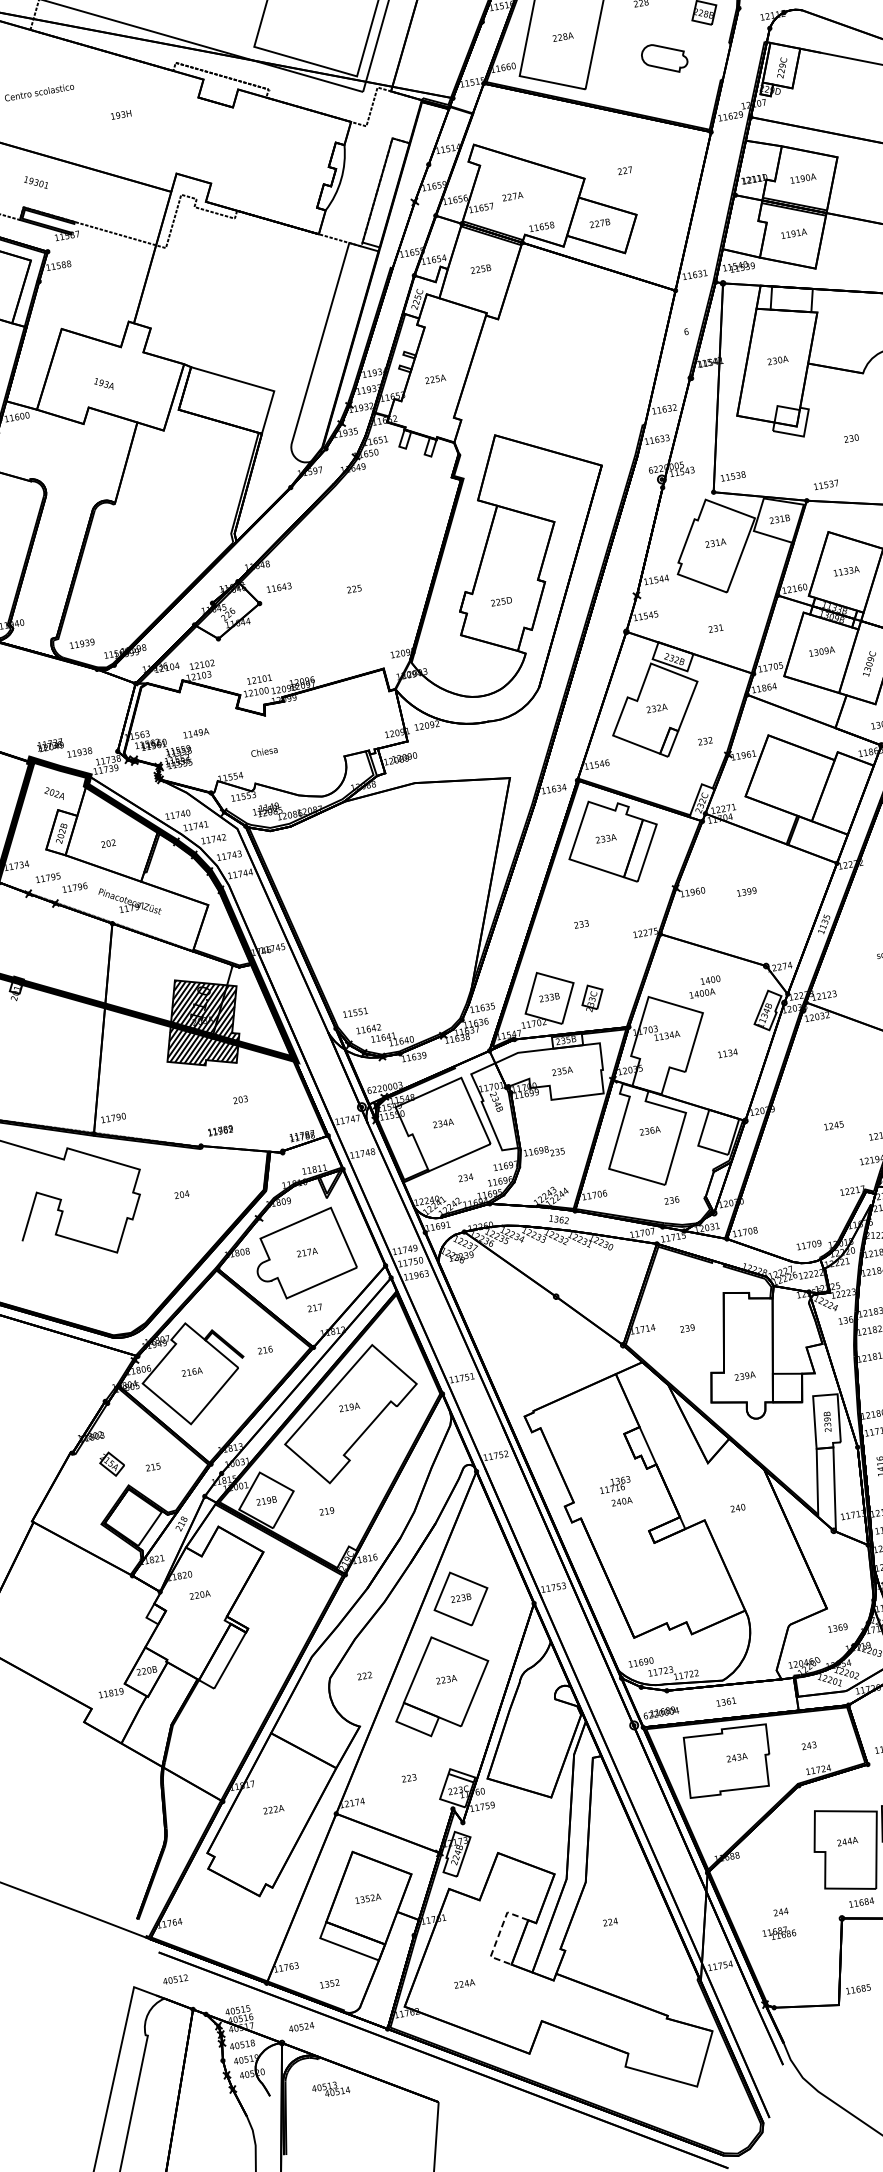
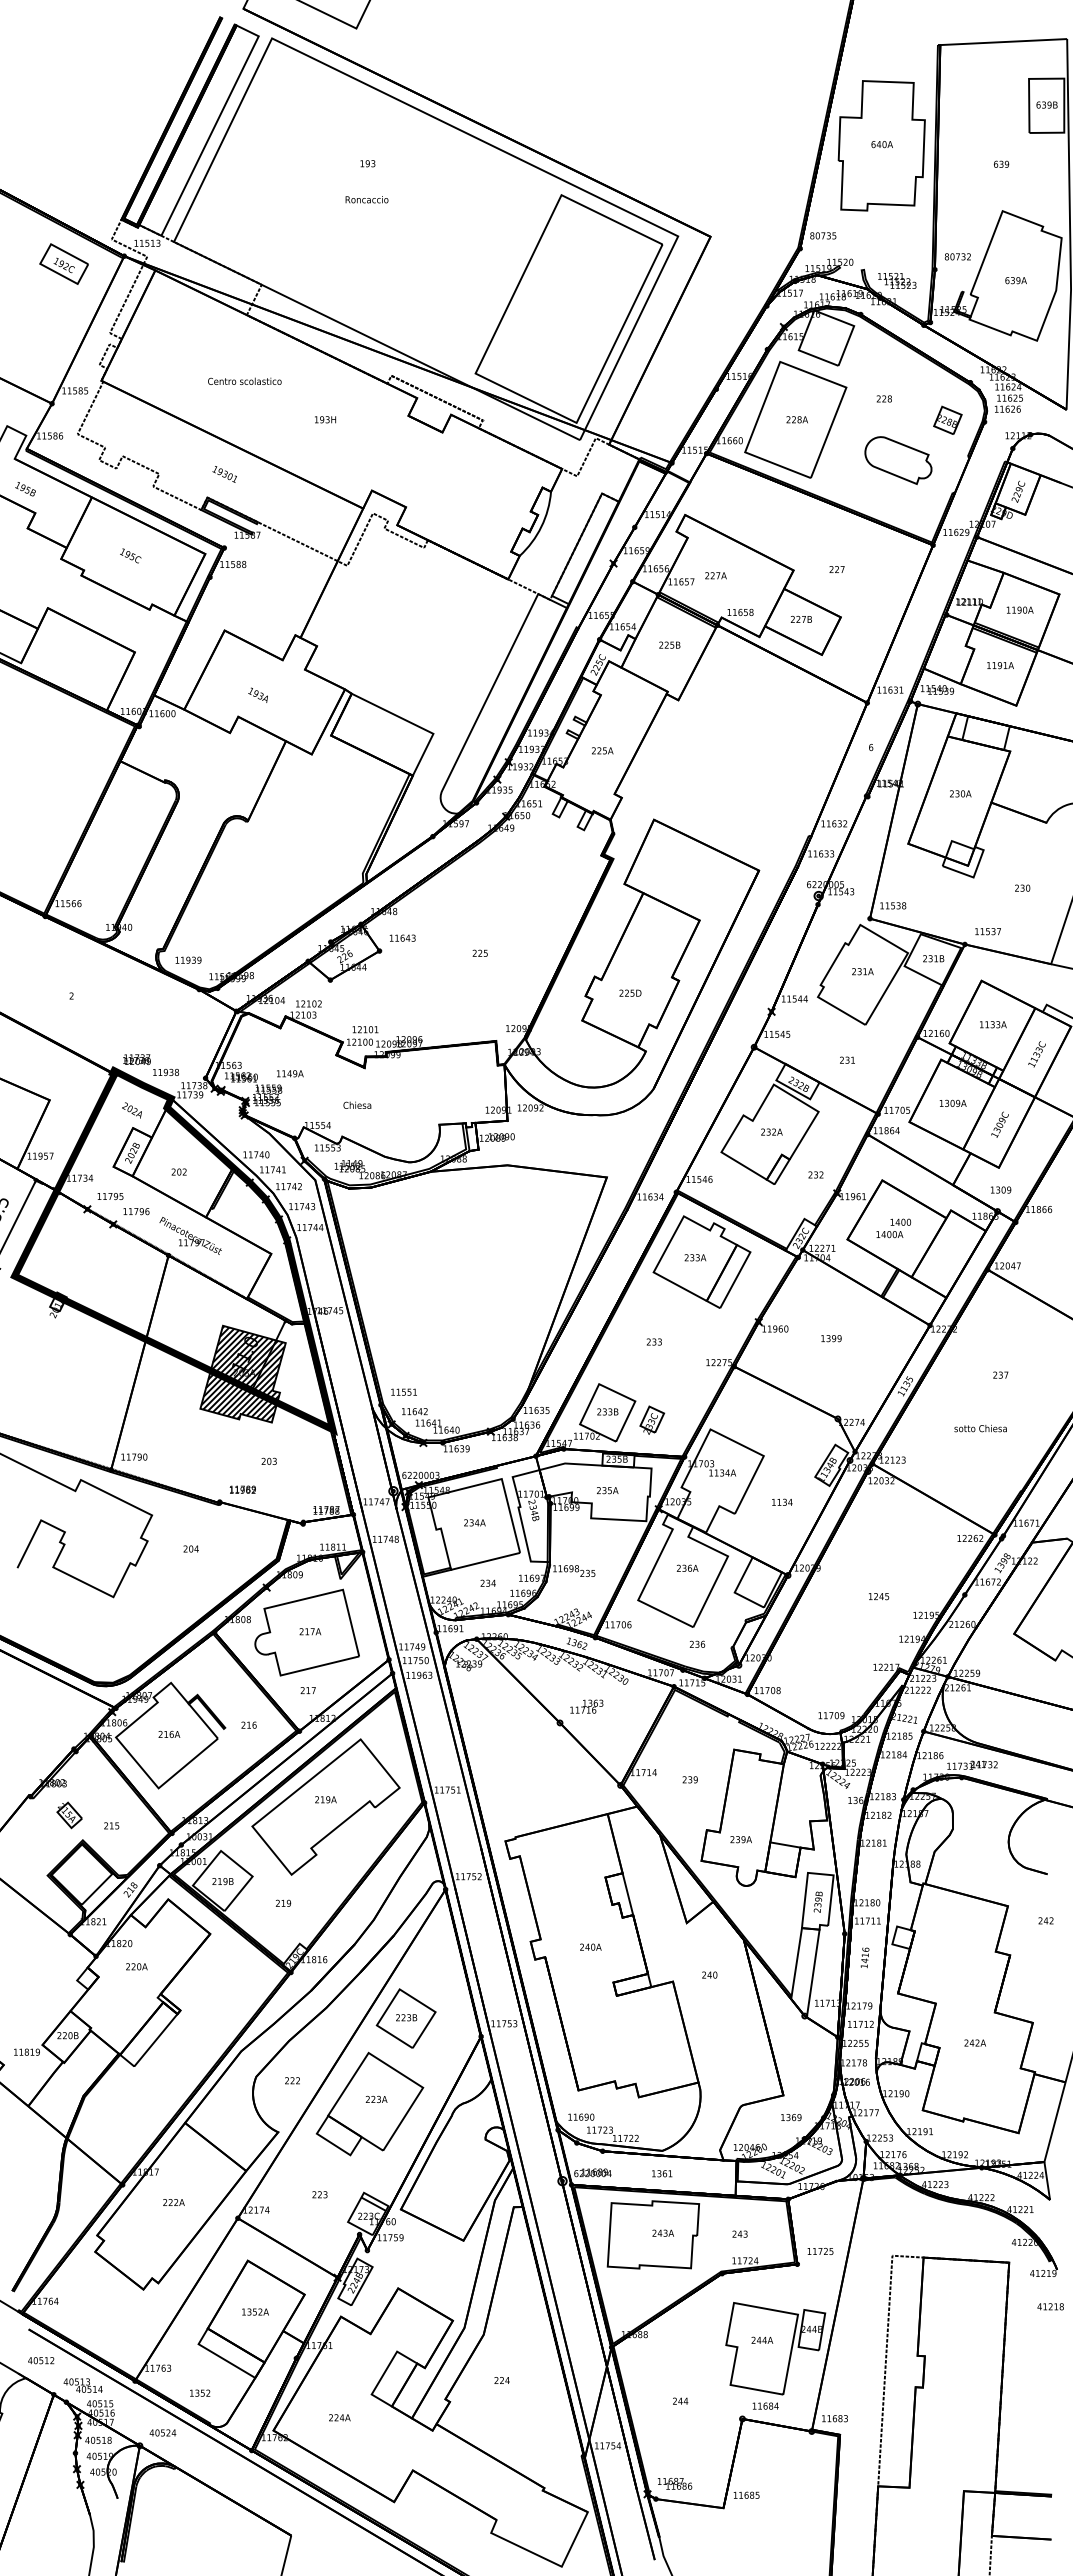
part: (664, 58) -> (898, 460), size x1.43
text: (704, 987) -> (893, 1228), moved
text: (614, 1484) -> (586, 1706), moved
text: (779, 1932) -> (675, 2483), moved
line: (499, 1934) -> (384, 2373), dashed -> solid
text: (330, 2089) -> (82, 2385), moved

